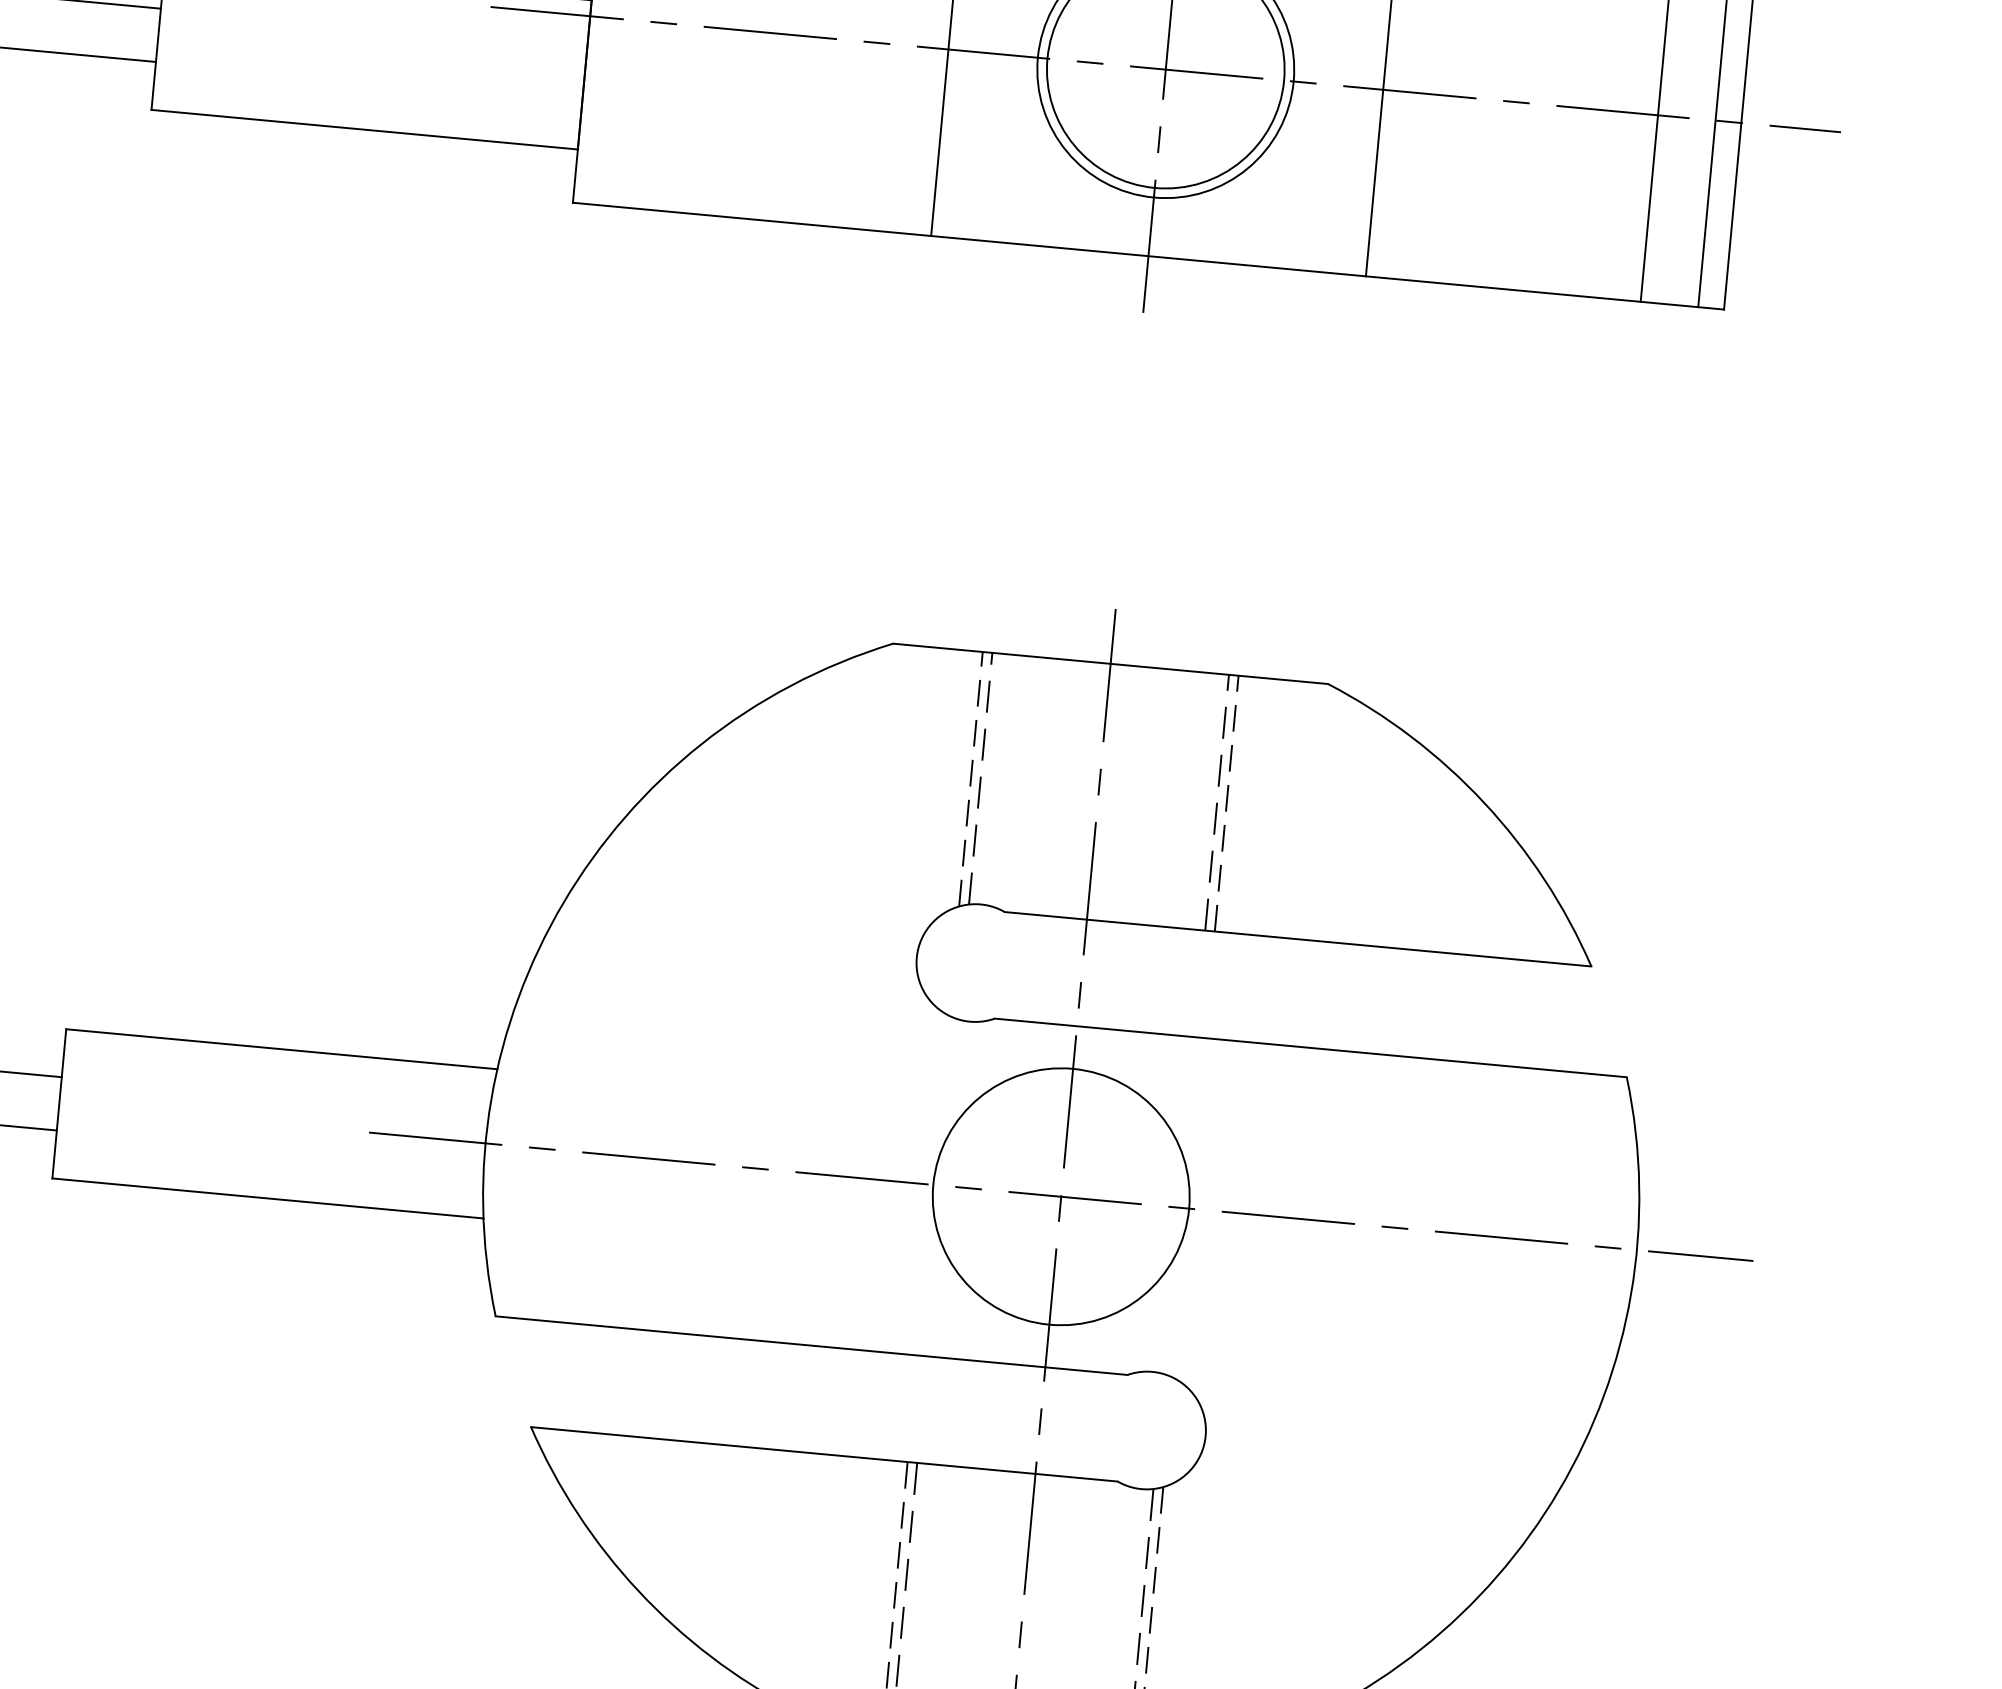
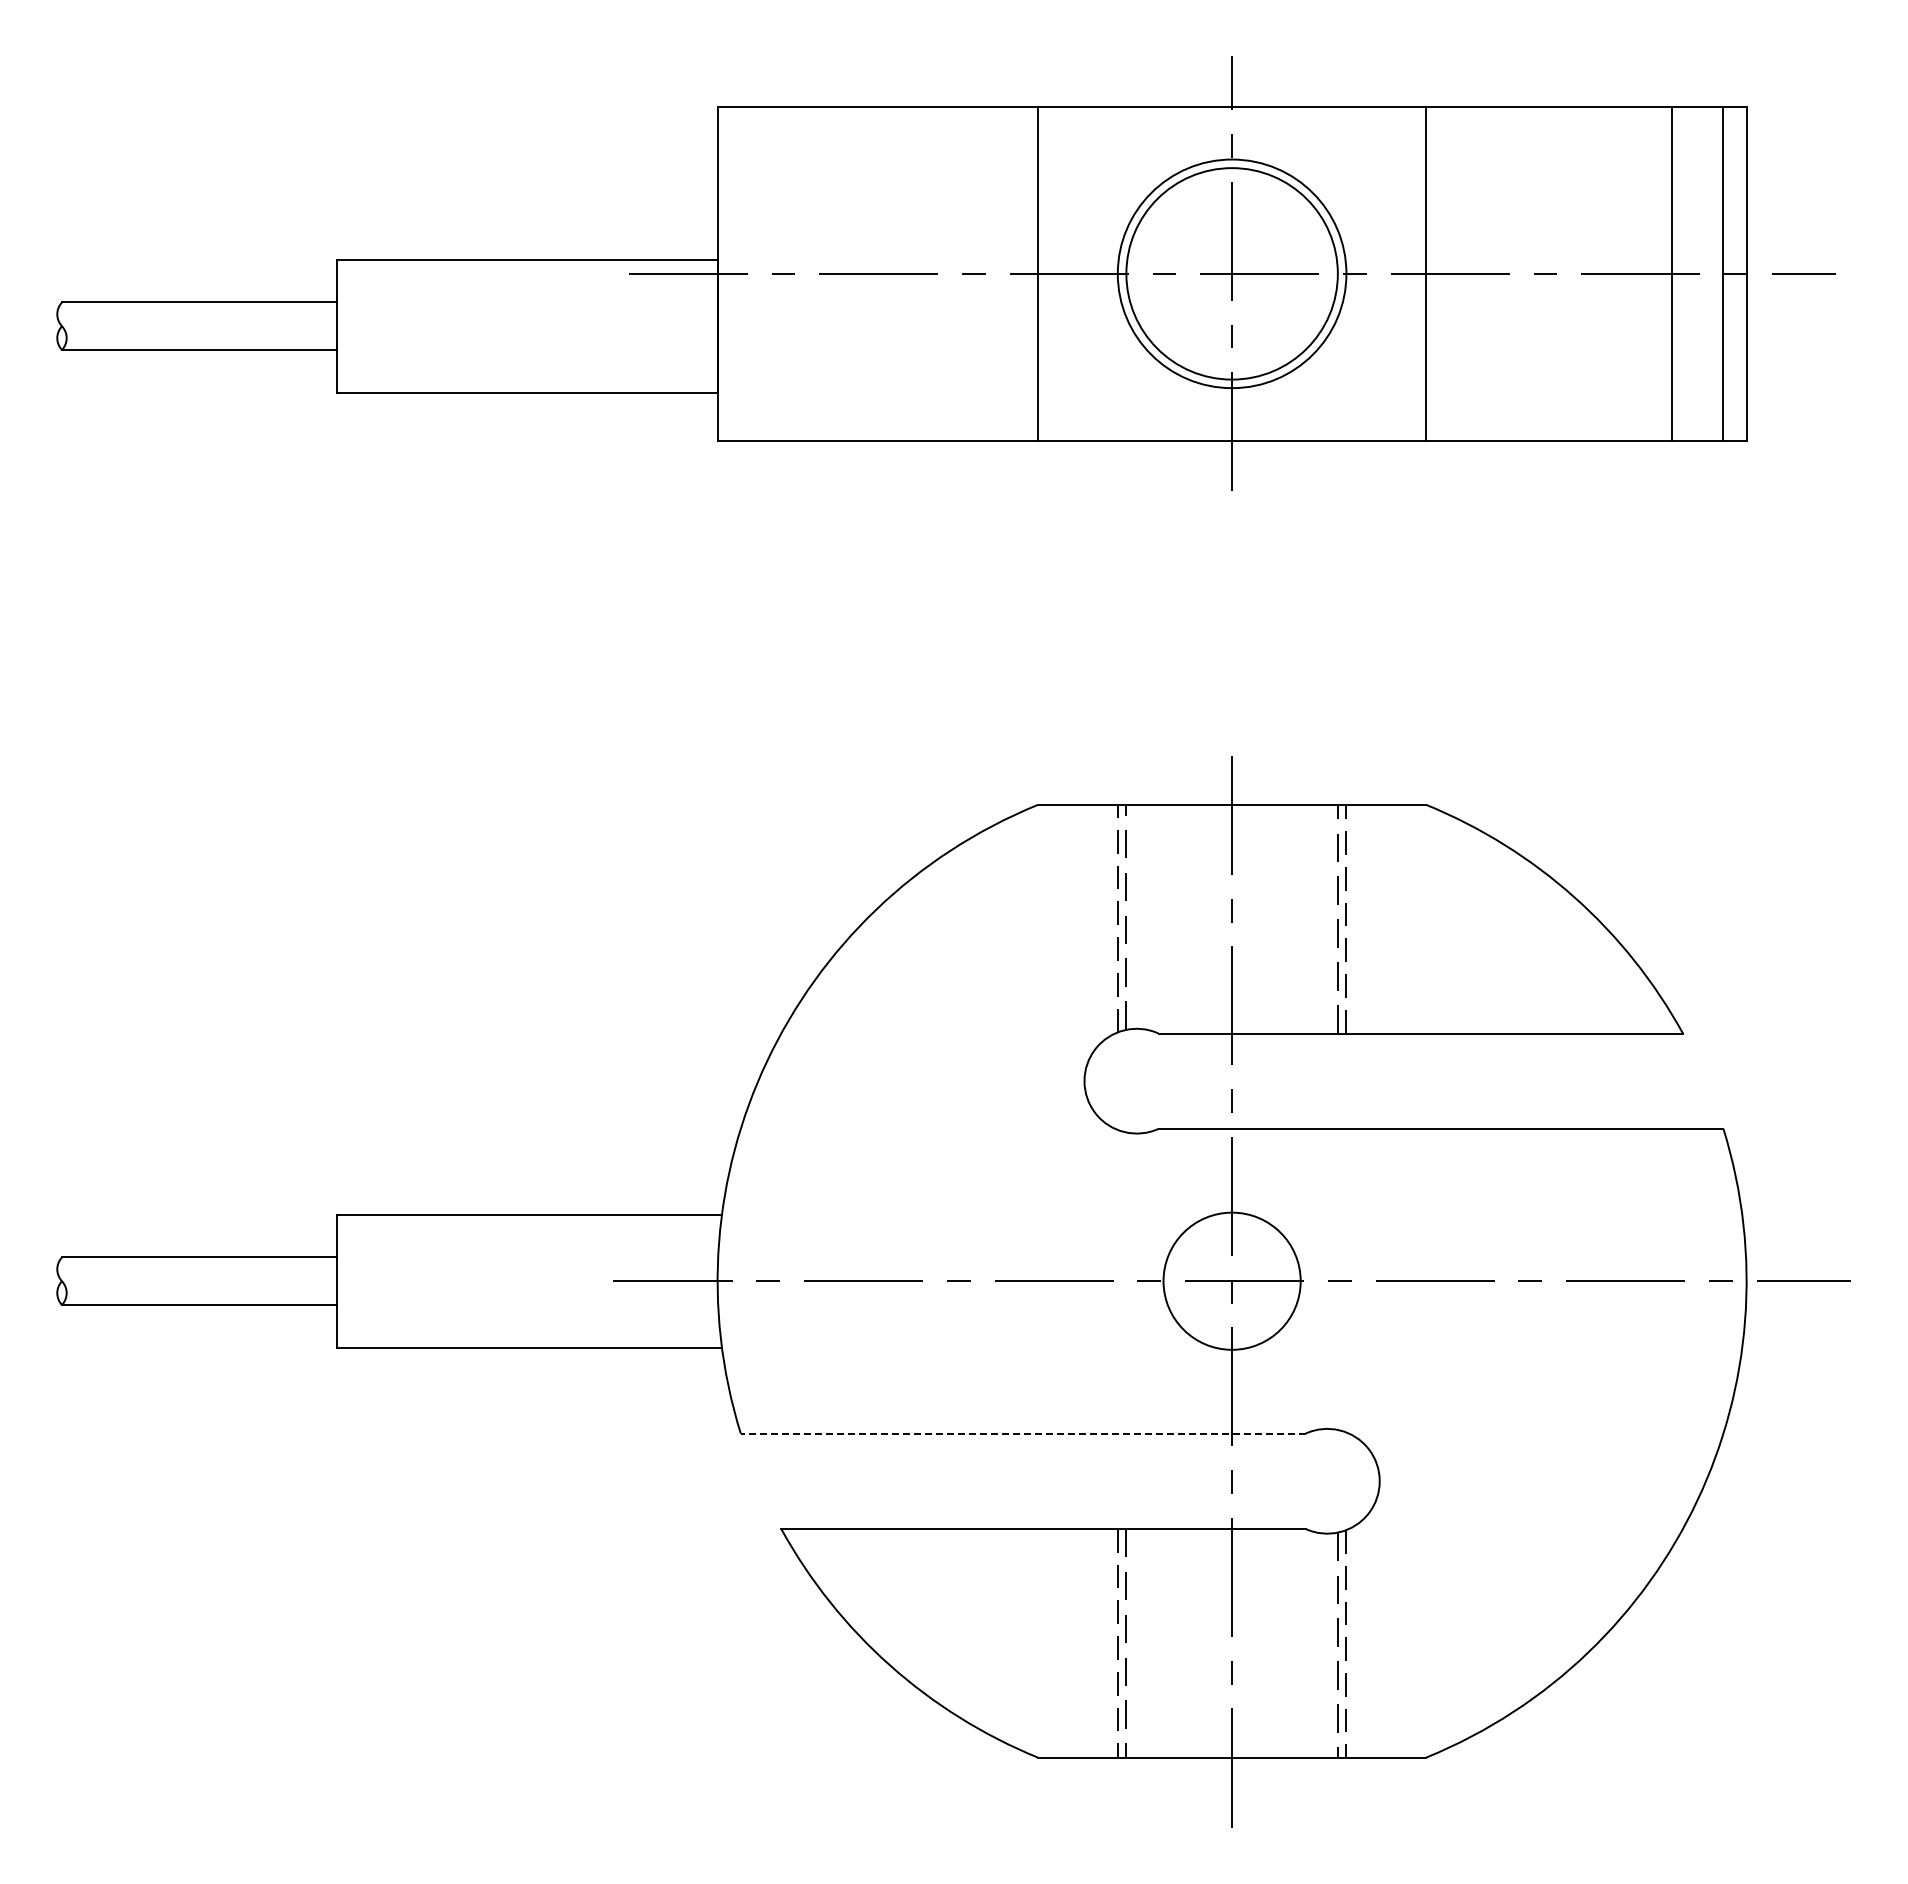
circle: (1060, 1195) -> (1231, 1280), size x0.6
line: (810, 1345) -> (1022, 1433), solid -> dashed

